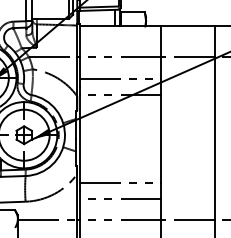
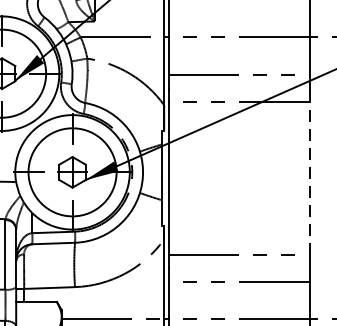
line: (161, 138) -> (309, 178), solid -> dashed

